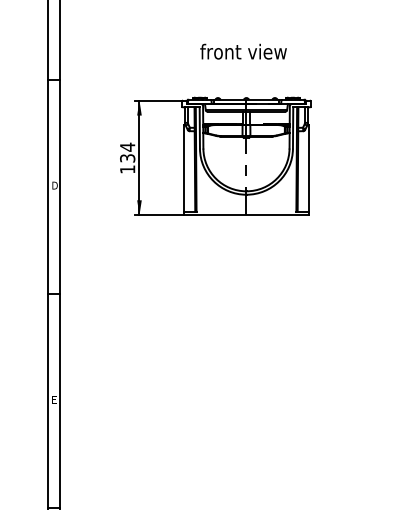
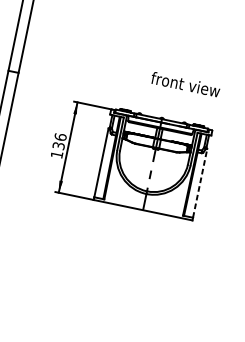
text: (243, 51) -> (185, 84), moved
text: (127, 146) -> (60, 136), 134 -> 136
line: (309, 168) -> (200, 183), solid -> dashed

